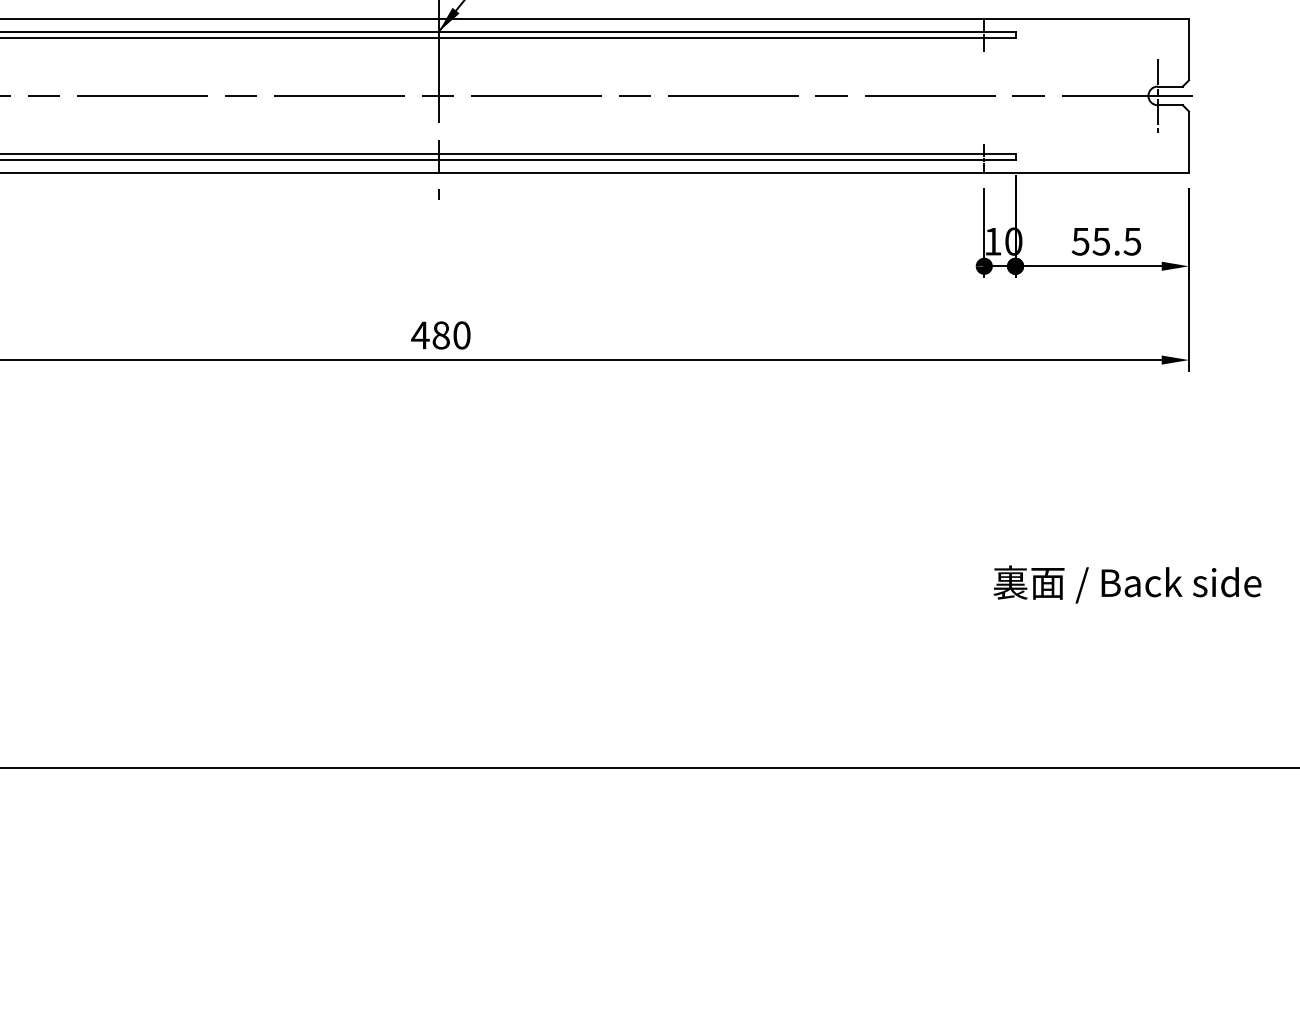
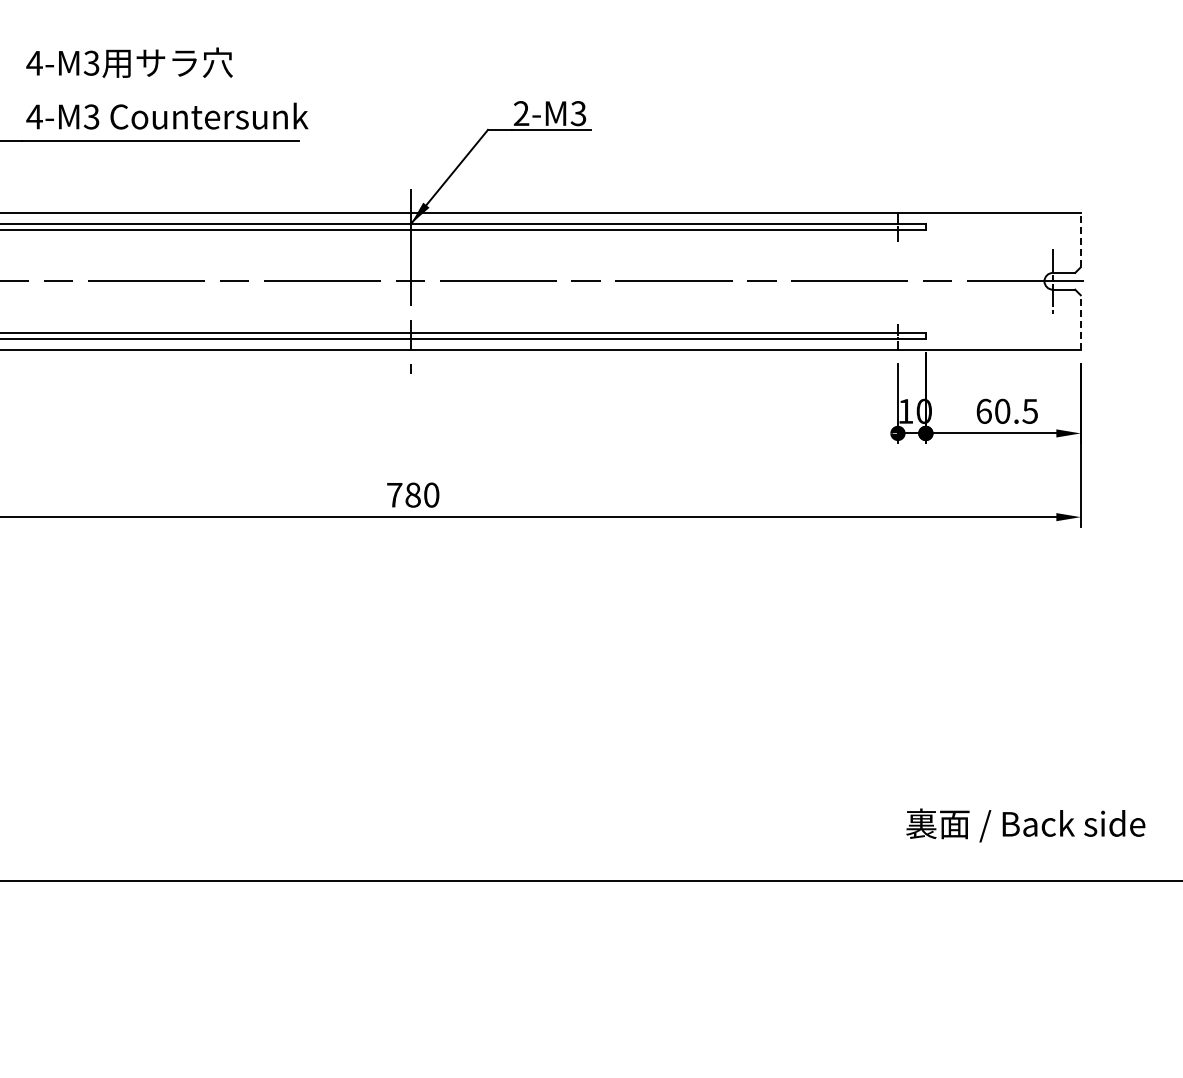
line: (1188, 49) -> (1080, 239), solid -> dashed
line: (1188, 142) -> (1080, 322), solid -> dashed
text: (1091, 240) -> (993, 410), 55.5 -> 60.5
text: (420, 335) -> (394, 495), 480 -> 780
text: (1127, 584) -> (1025, 825), moved

